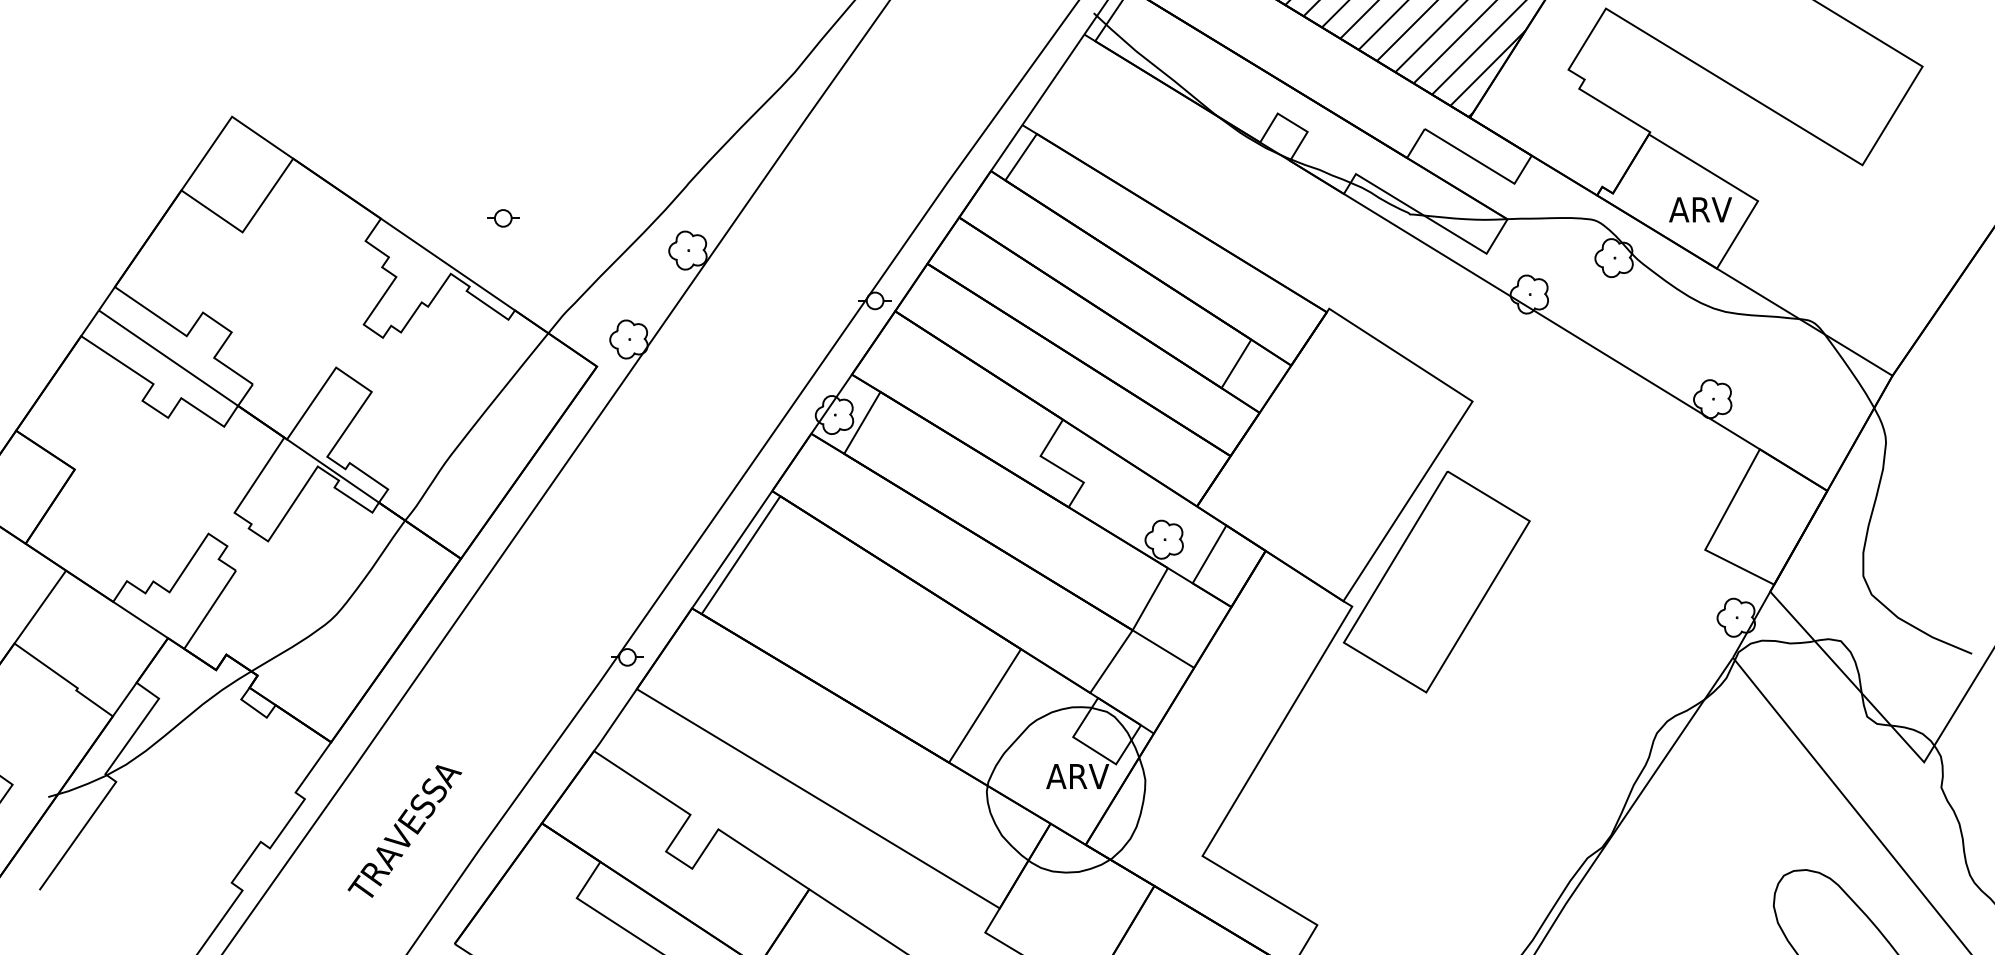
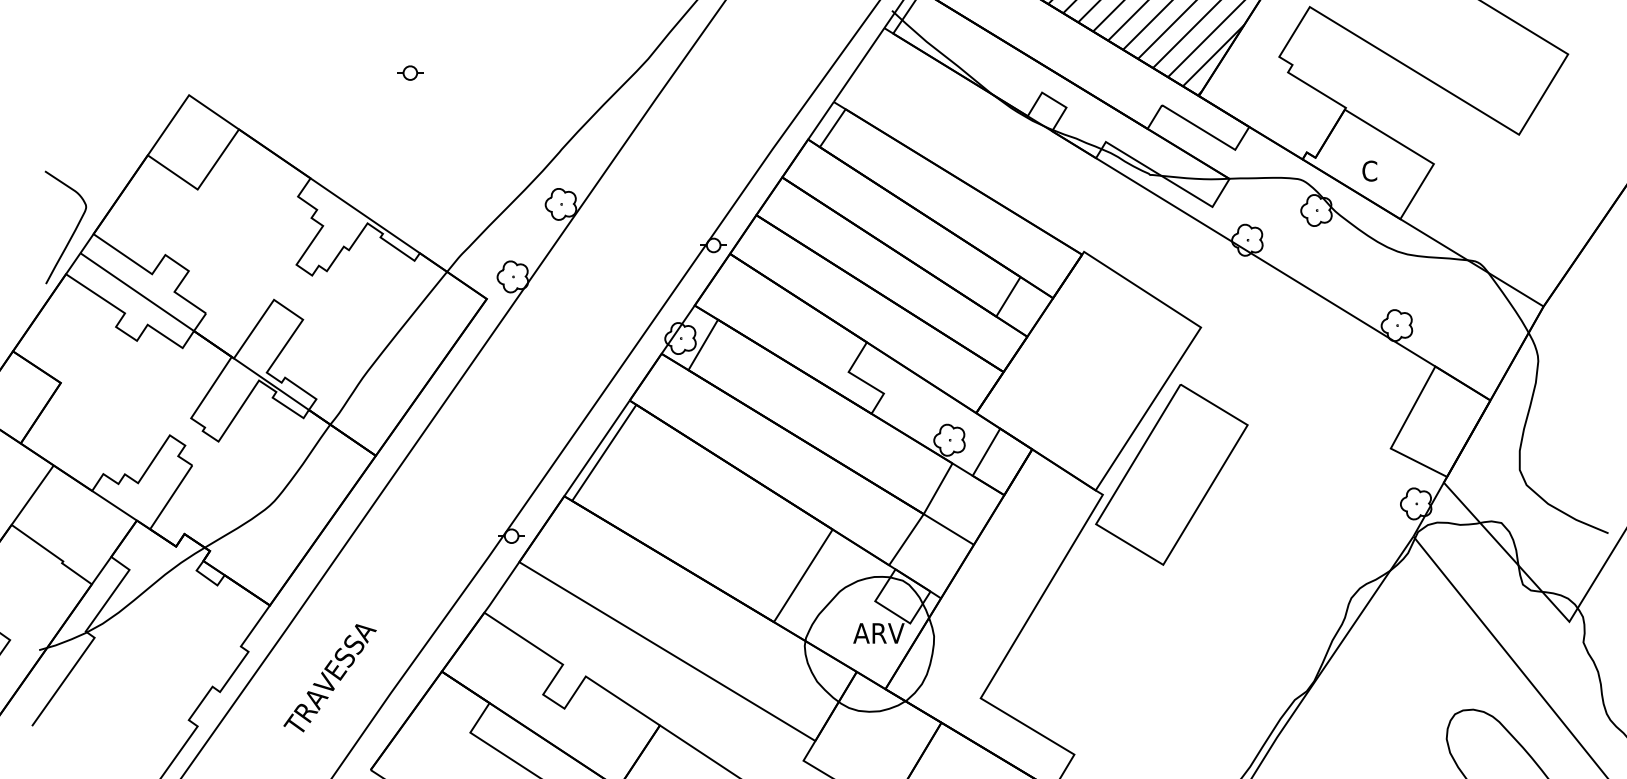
text: (1699, 209) -> (1386, 170), ARV -> C
part: (503, 217) -> (410, 72), moved
curve: (90, 283) -> (73, 231), added

